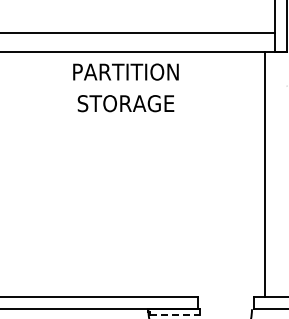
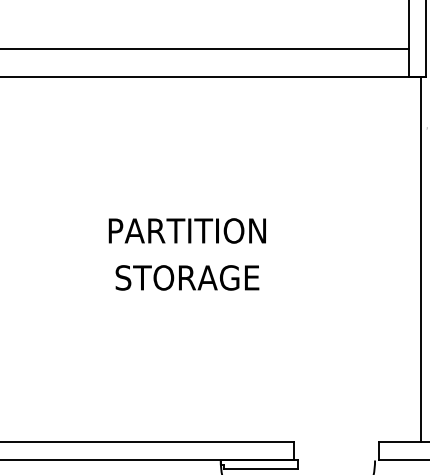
text: (125, 87) -> (186, 253), moved
line: (264, 173) -> (420, 258), moved
line: (175, 314) -> (261, 468), dashed -> solid

